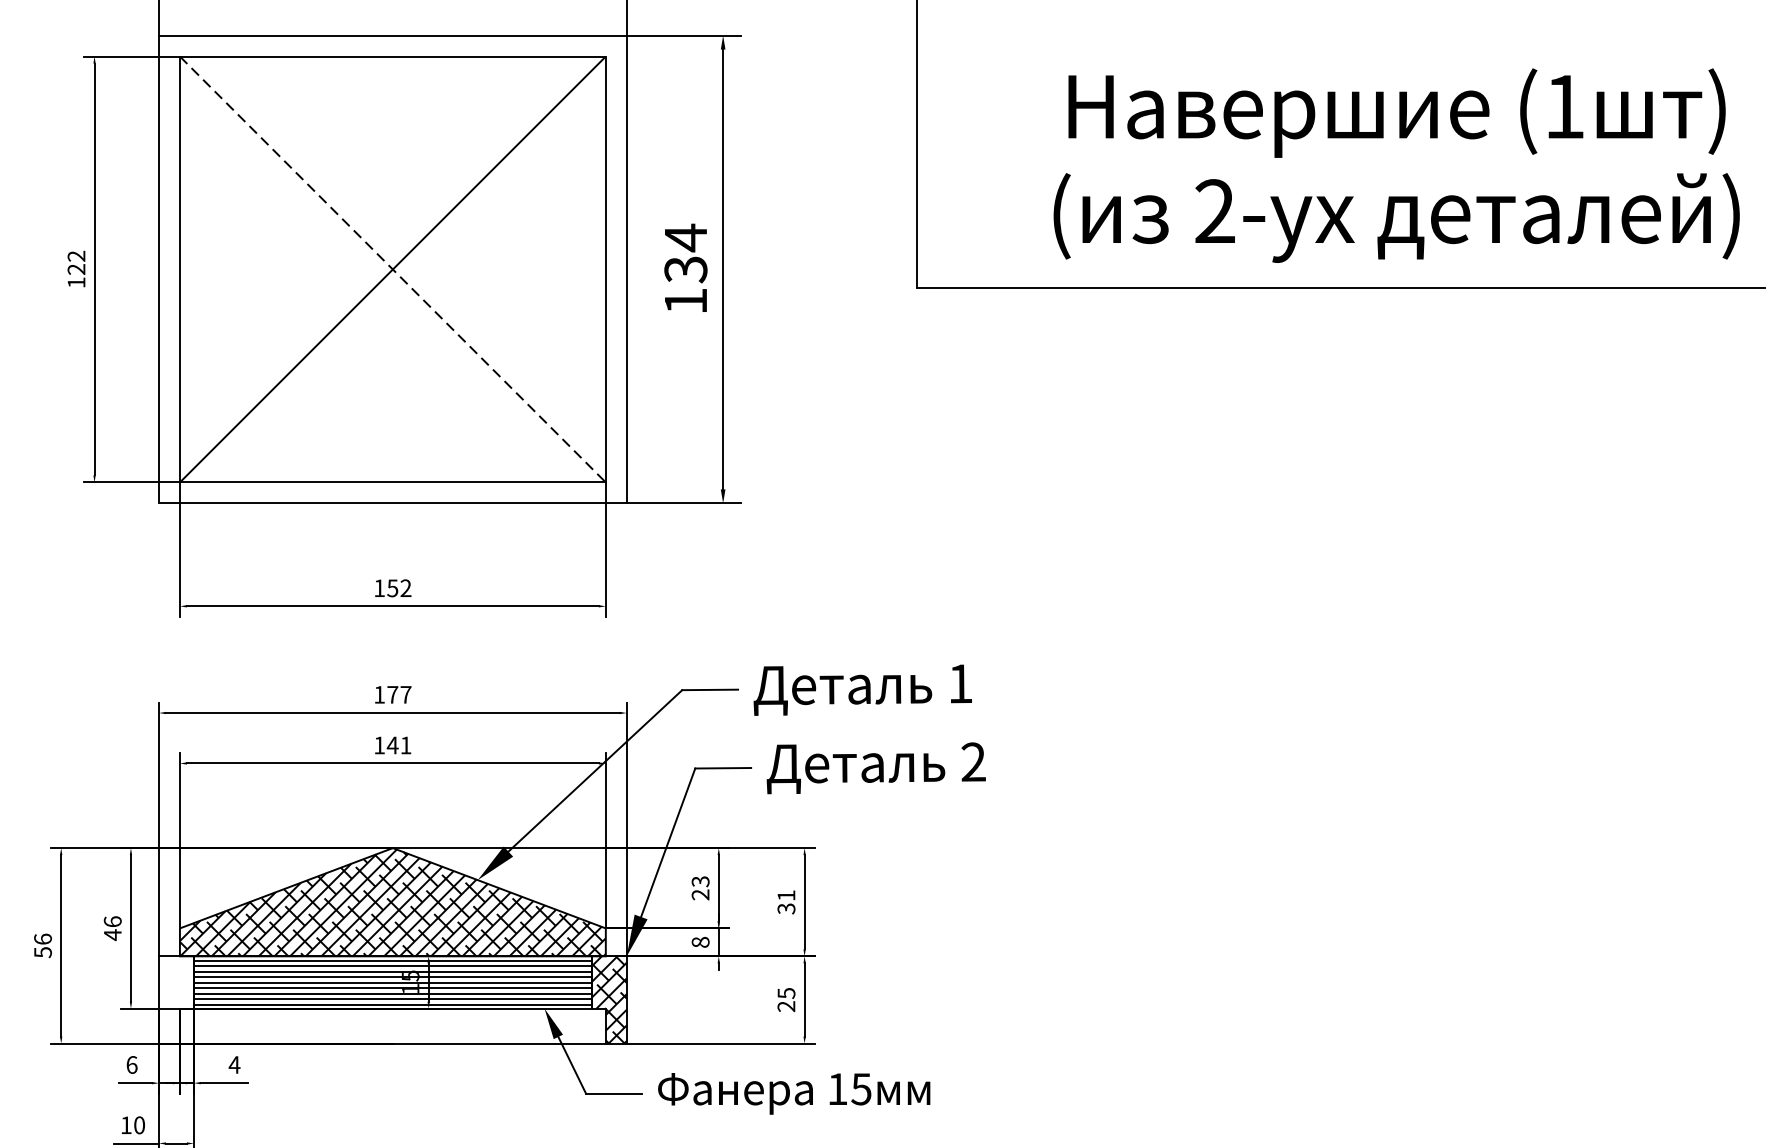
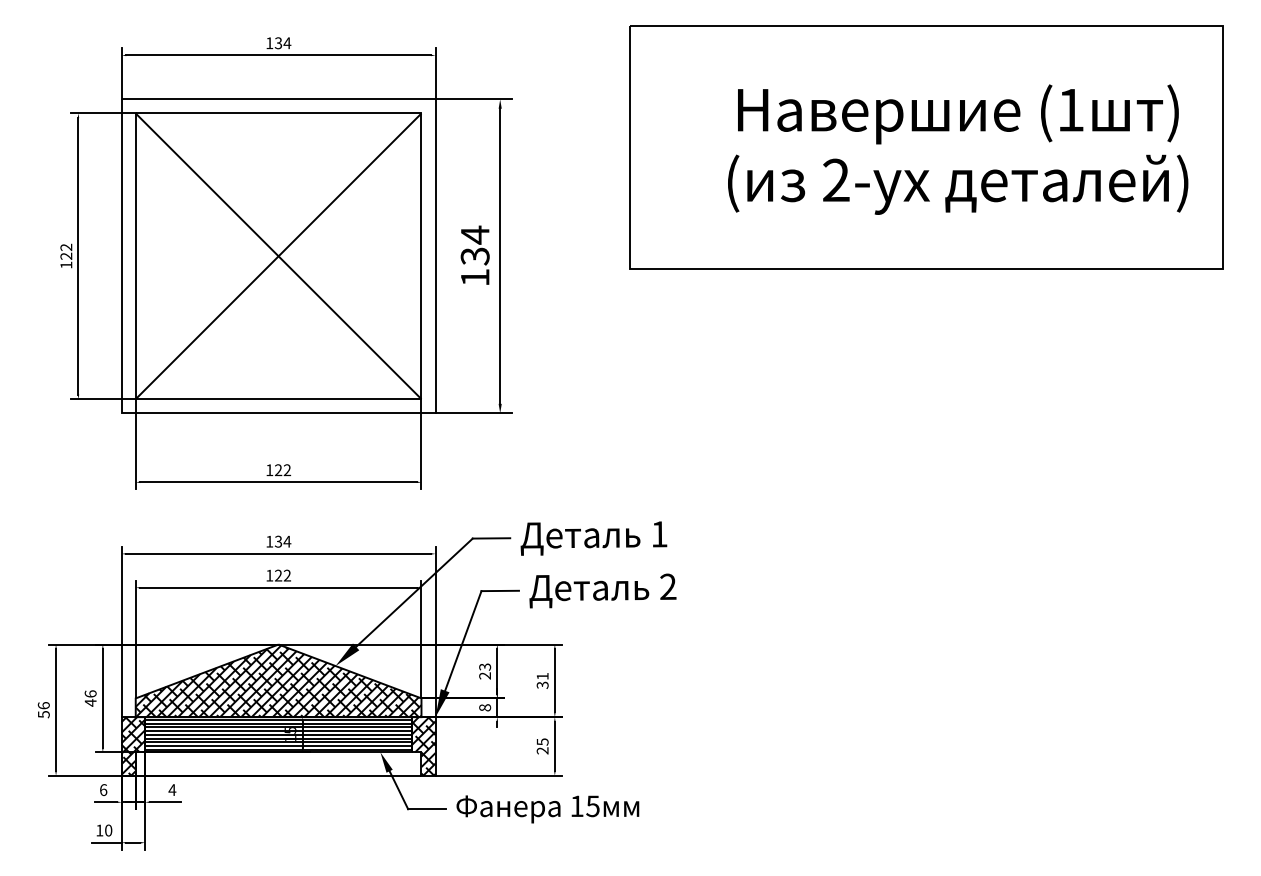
text: (1397, 165) -> (958, 149), moved
line: (392, 269) -> (278, 256), dashed -> solid
text: (392, 588) -> (278, 470), 152 -> 122
text: (398, 694) -> (282, 541), 177 -> 134
text: (398, 745) -> (282, 575), 141 -> 122
hatch: (176, 1000) -> (133, 746), added

